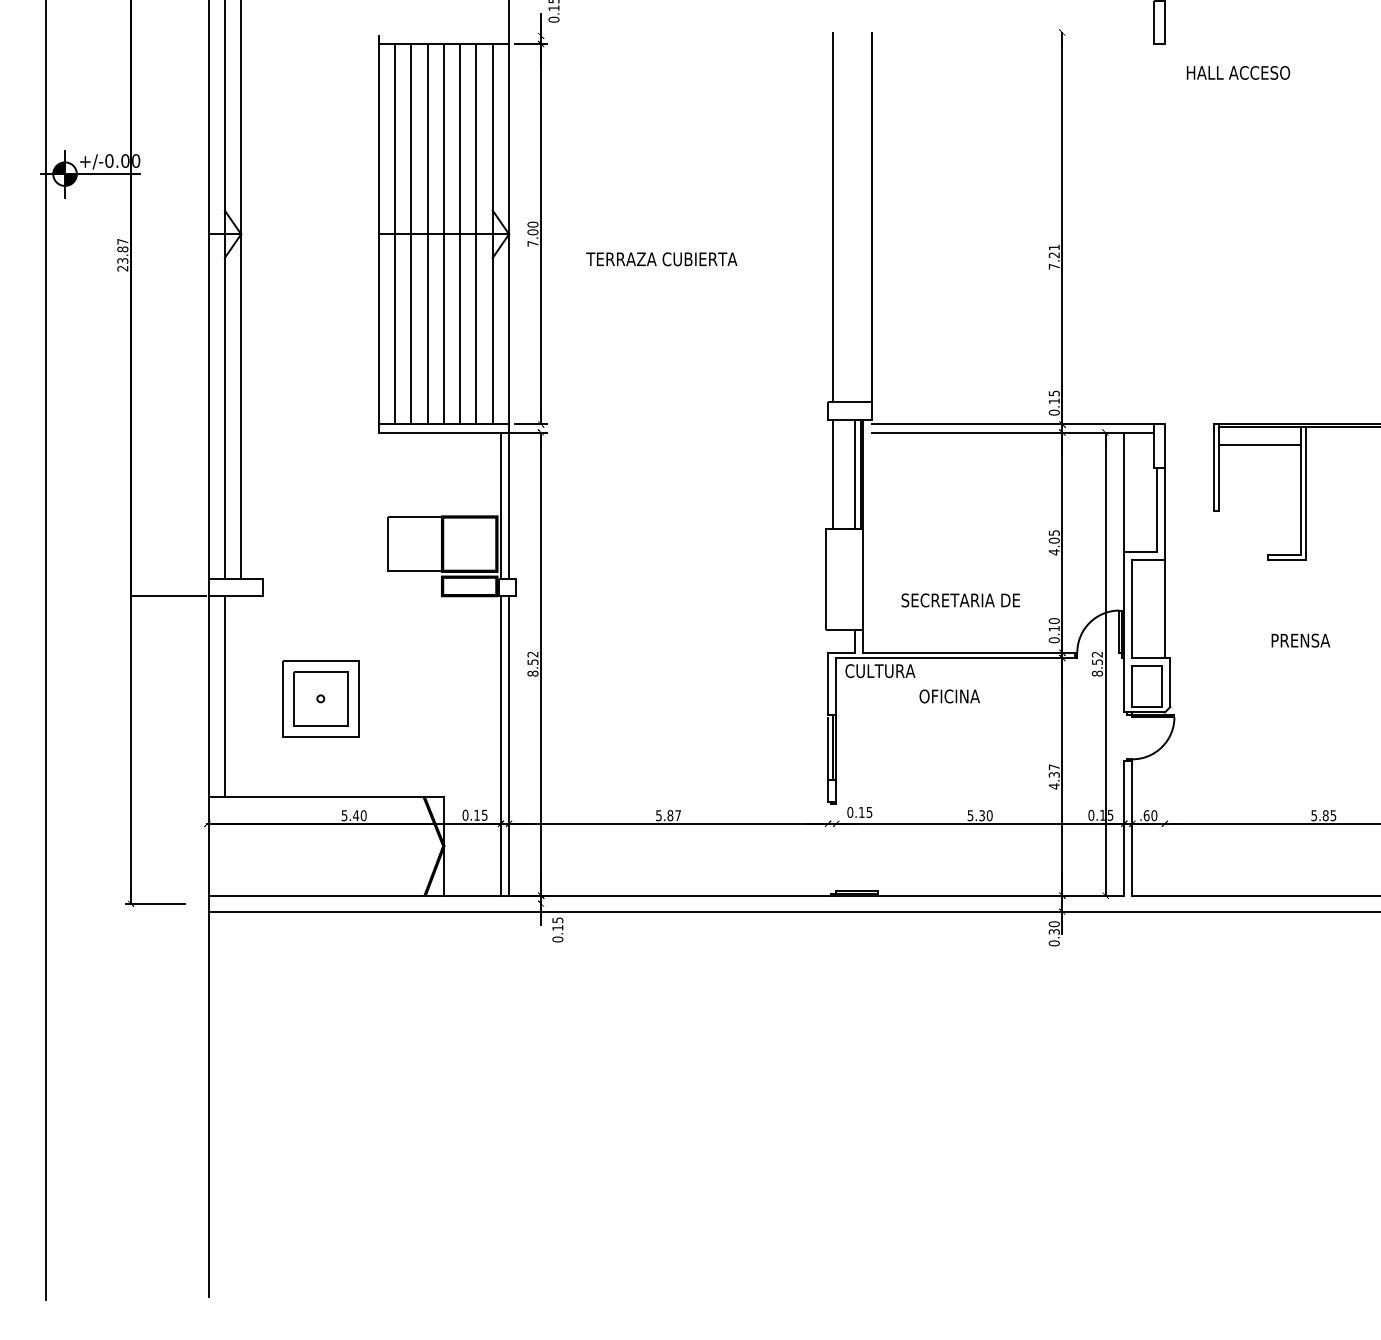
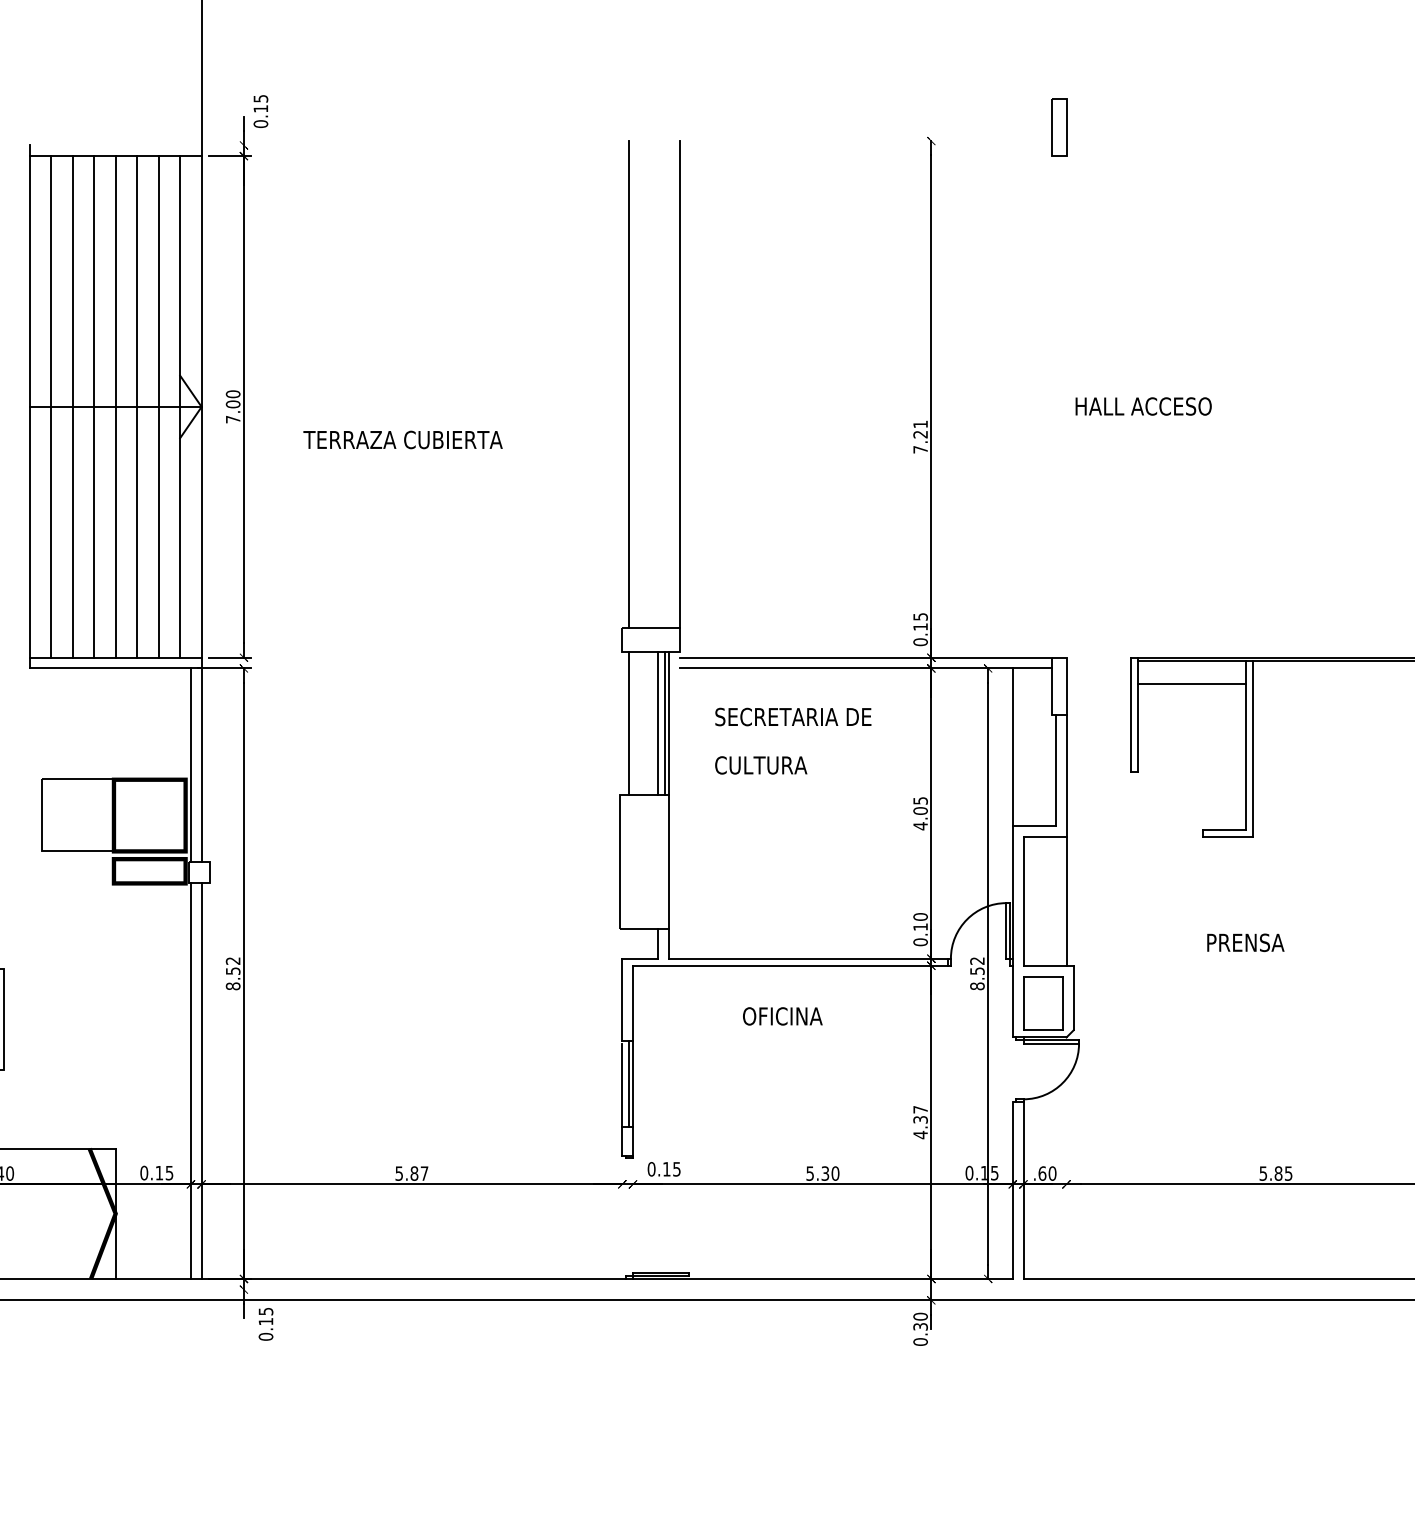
text: (1238, 72) -> (1143, 405), moved
text: (960, 600) -> (792, 717), moved
text: (880, 671) -> (761, 765), moved

